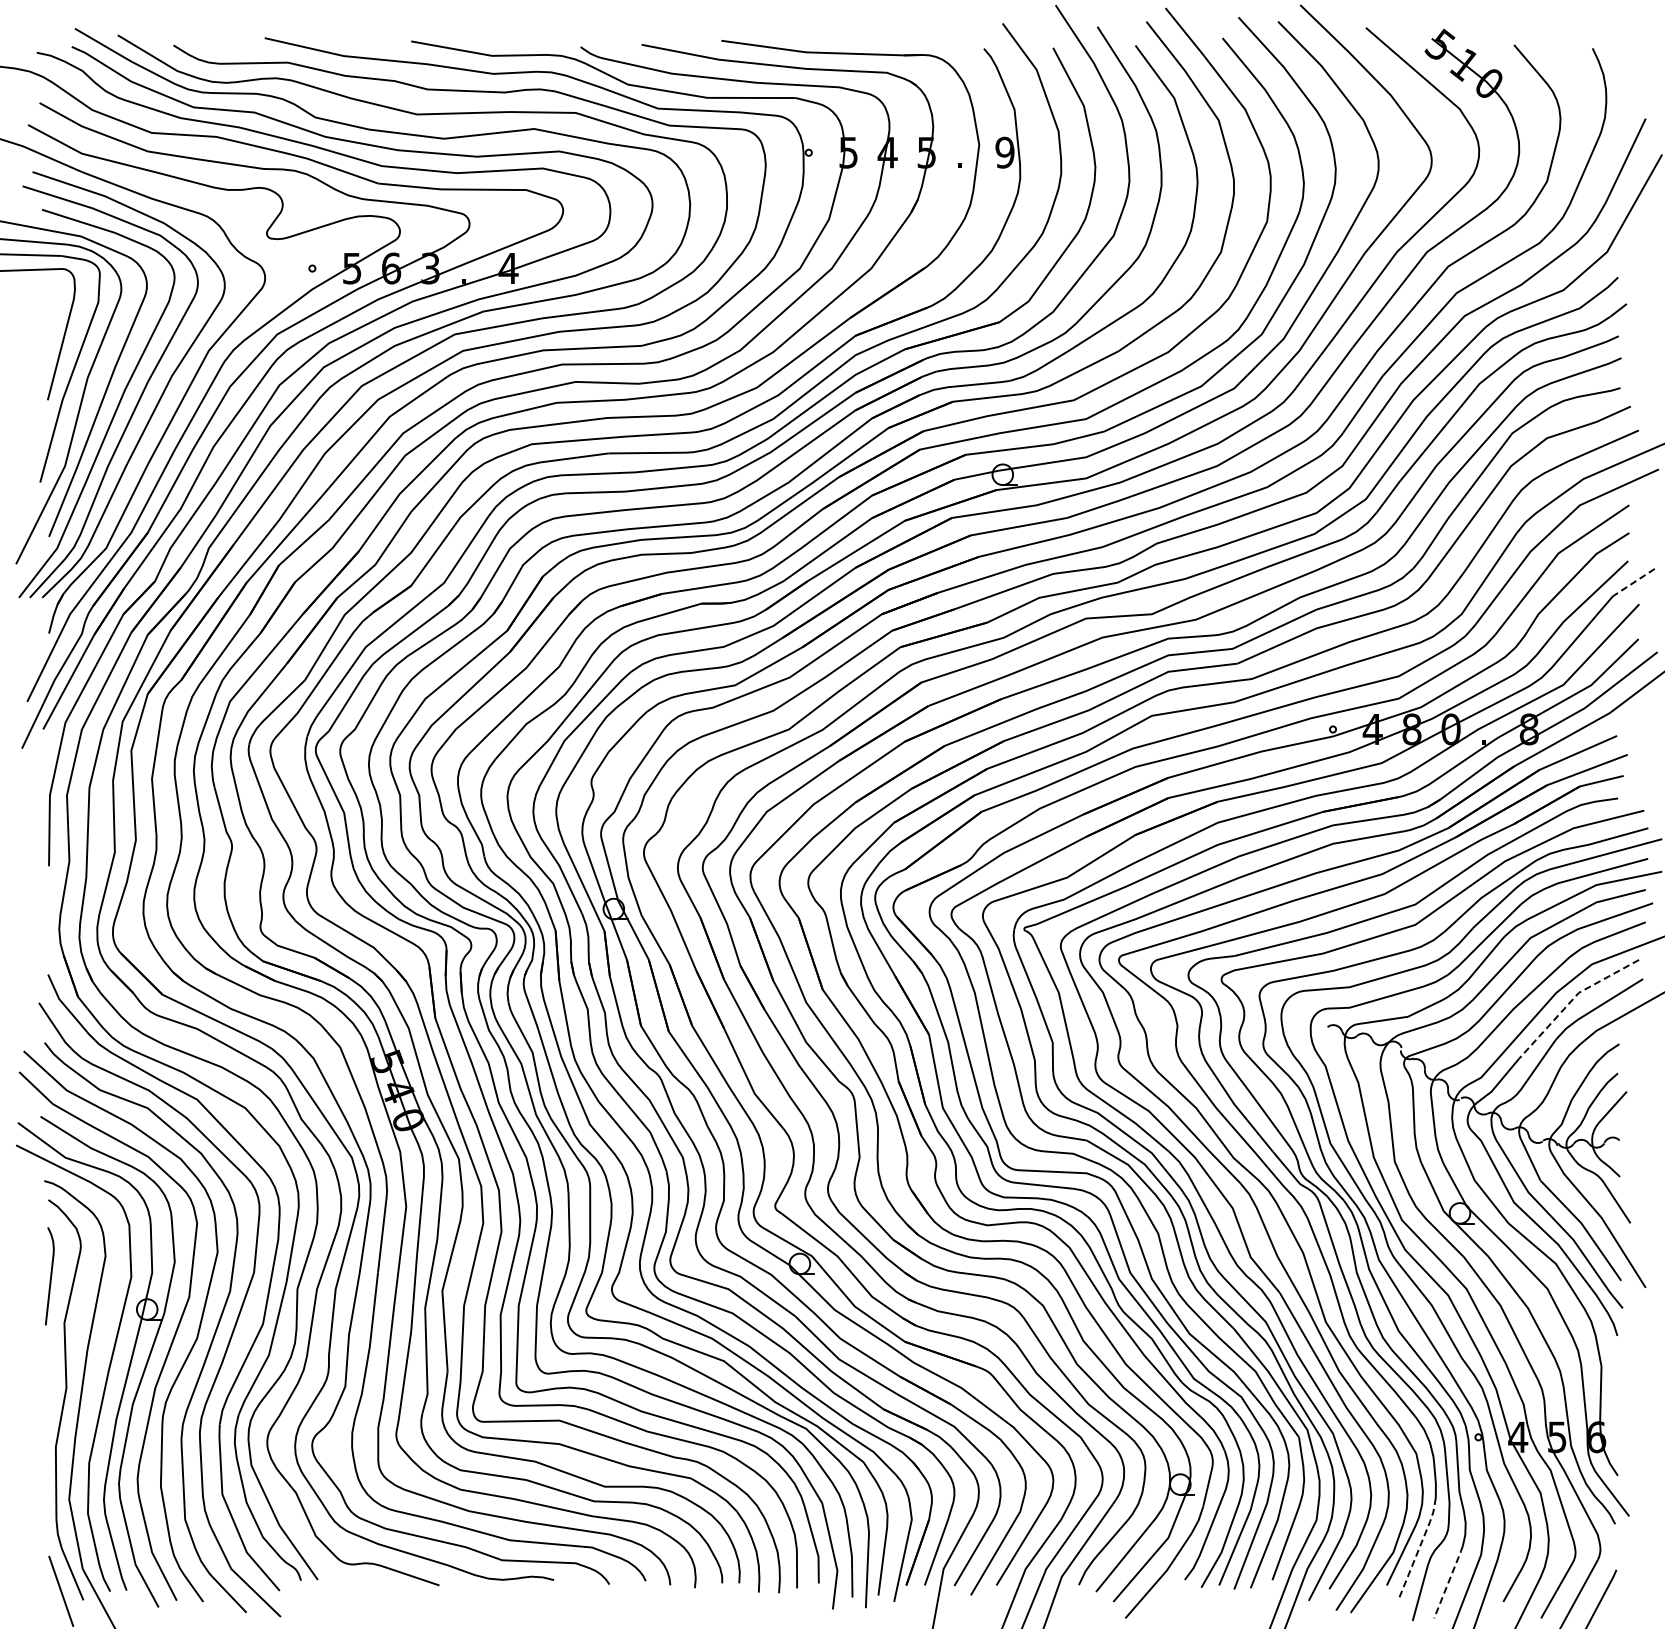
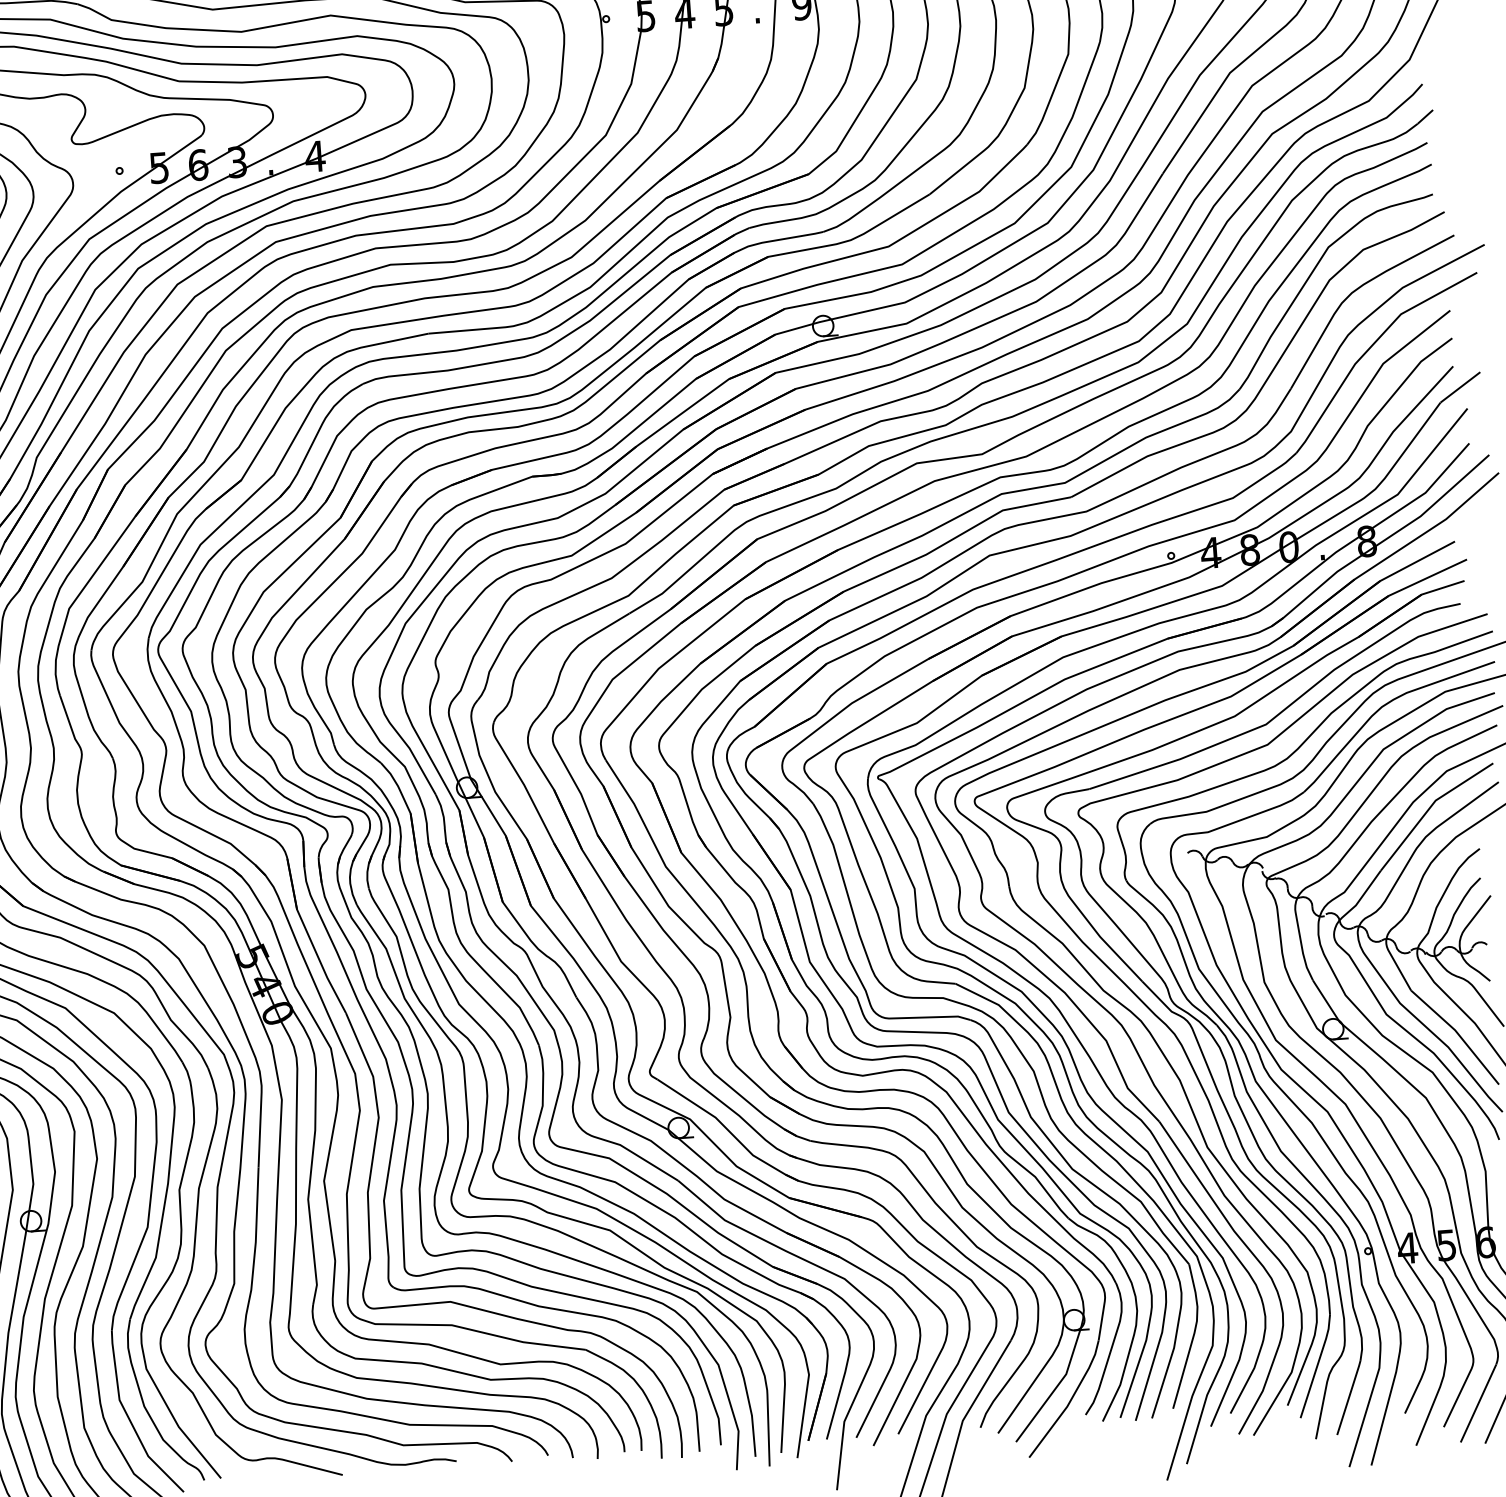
line: (1633, 582) -> (1460, 387), dashed -> solid
line: (1572, 1000) -> (1429, 808), dashed -> solid
line: (1419, 1548) -> (1317, 1366), dashed -> solid
line: (1448, 1581) -> (1348, 1397), dashed -> solid

